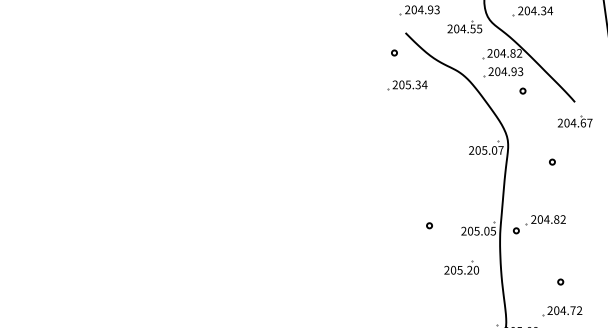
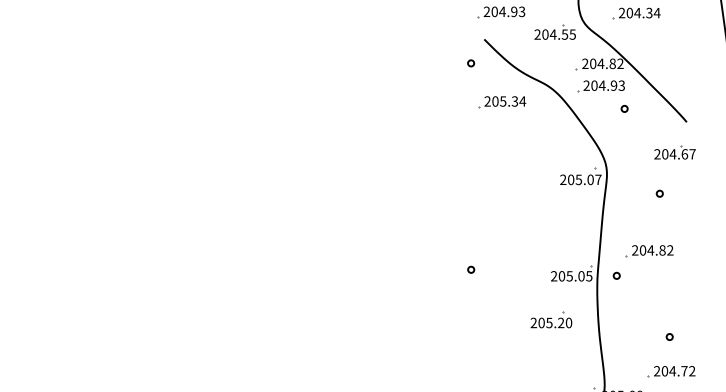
part: (407, 85) -> (502, 102), moved
part: (575, 121) -> (675, 152), moved
part: (545, 220) -> (649, 251), moved
part: (429, 225) -> (471, 269), moved

